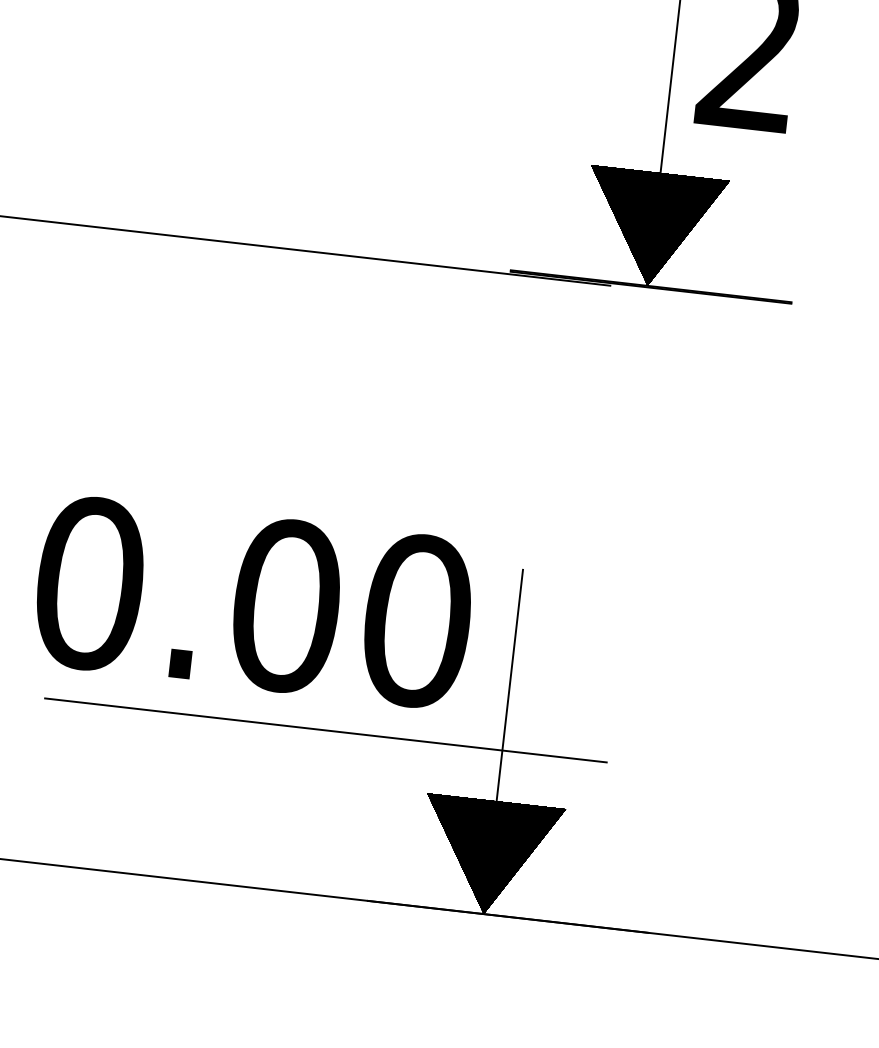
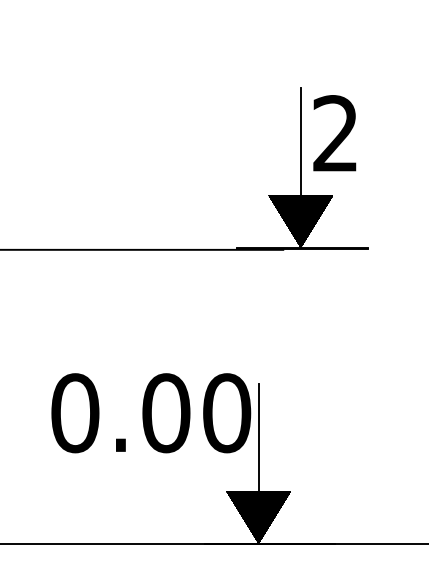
text: (254, 602) -> (151, 413), moved
line: (324, 731) -> (176, 468), removed

